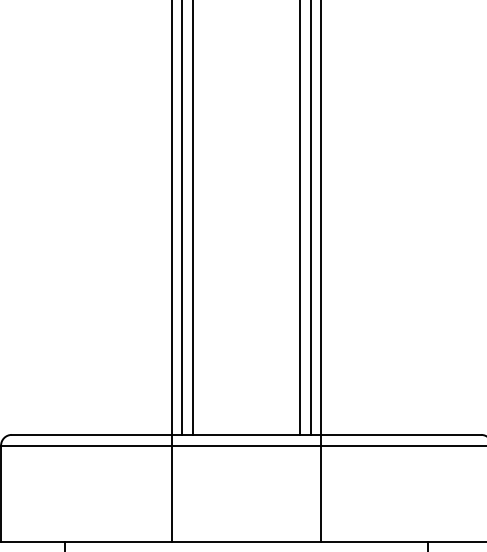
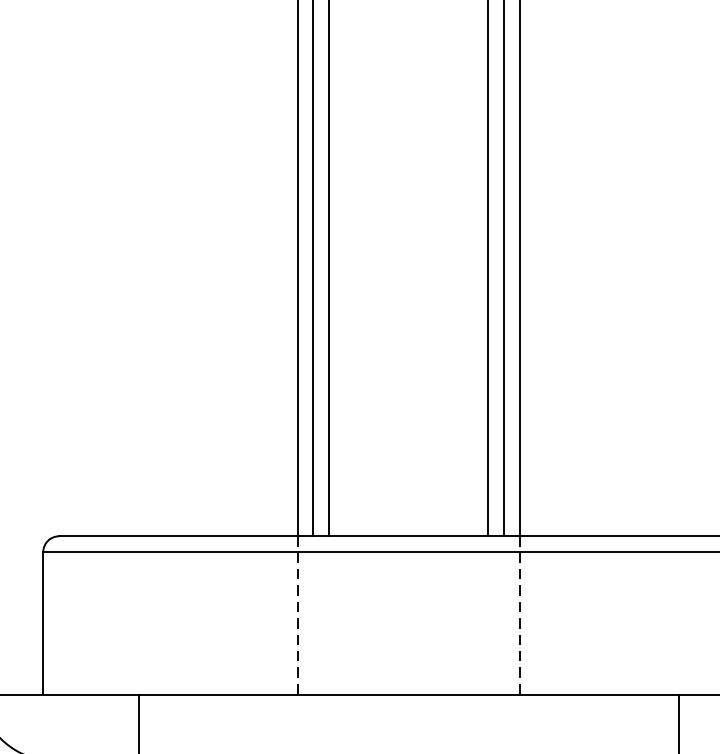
line: (171, 488) -> (297, 616), solid -> dashed
line: (321, 488) -> (520, 616), solid -> dashed

